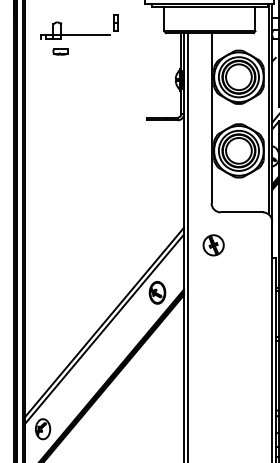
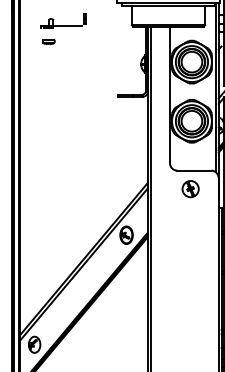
part: (78, 25) -> (63, 20), size x0.71
part: (213, 245) -> (190, 189), moved

